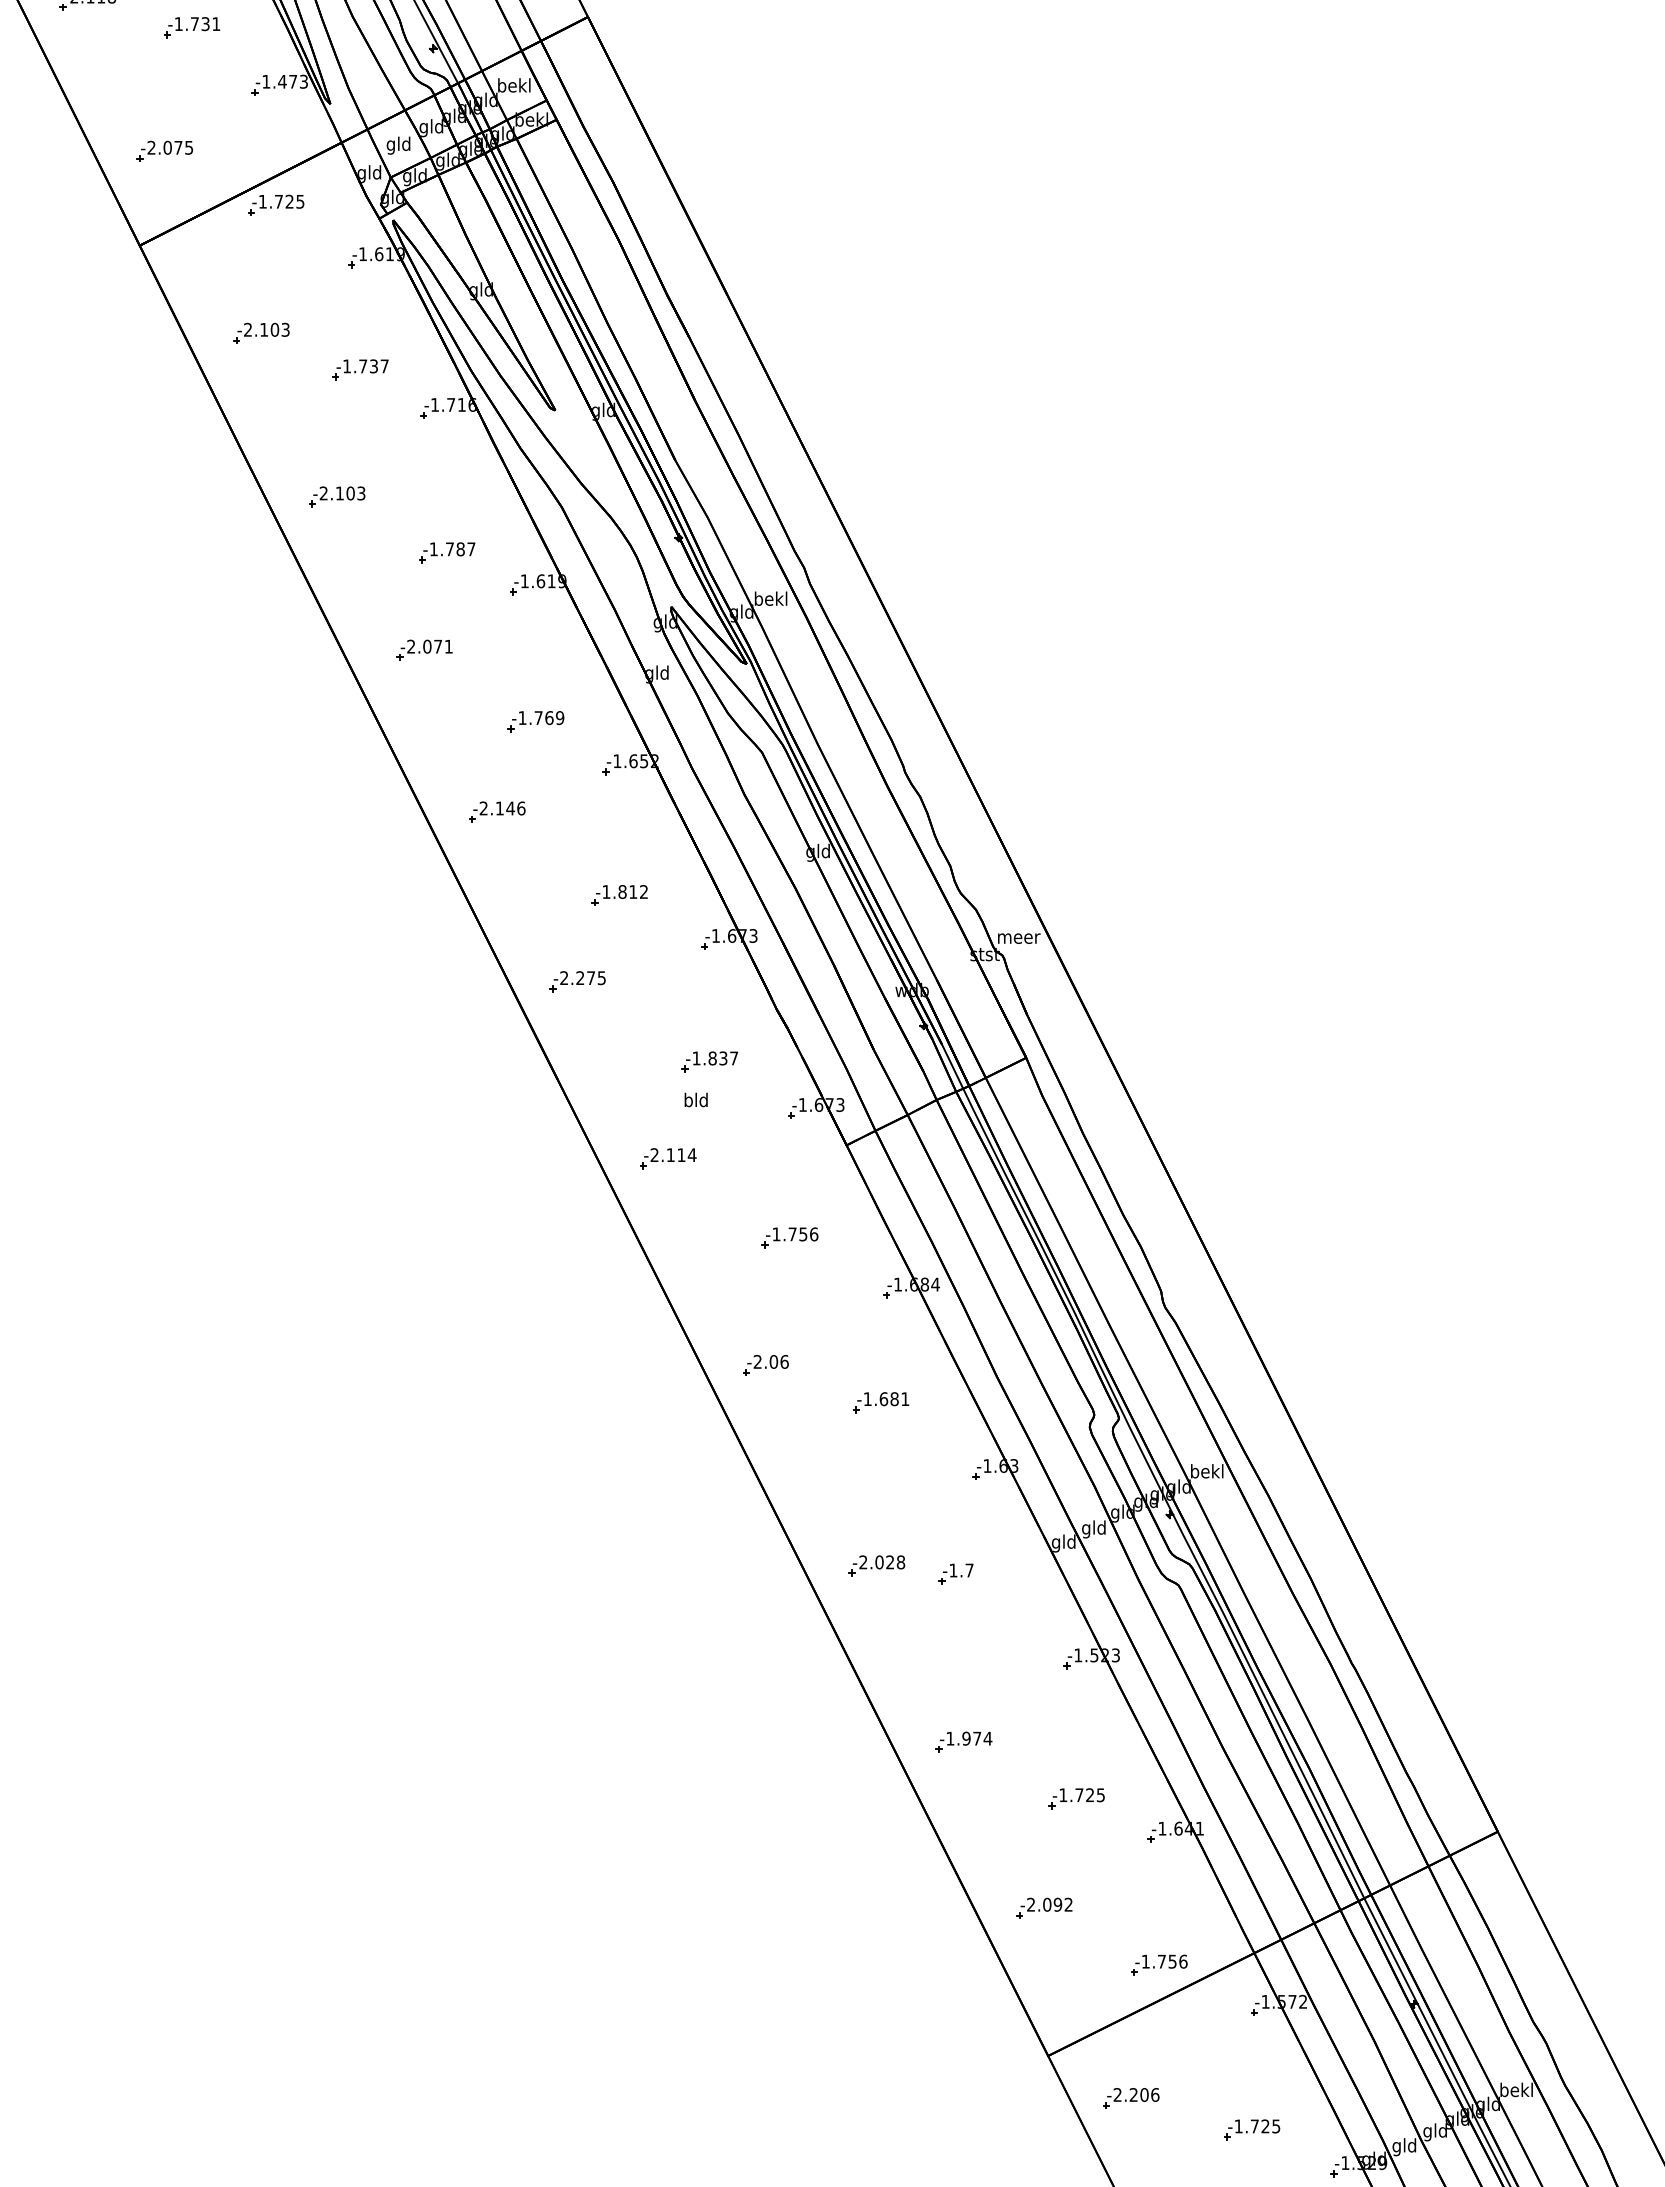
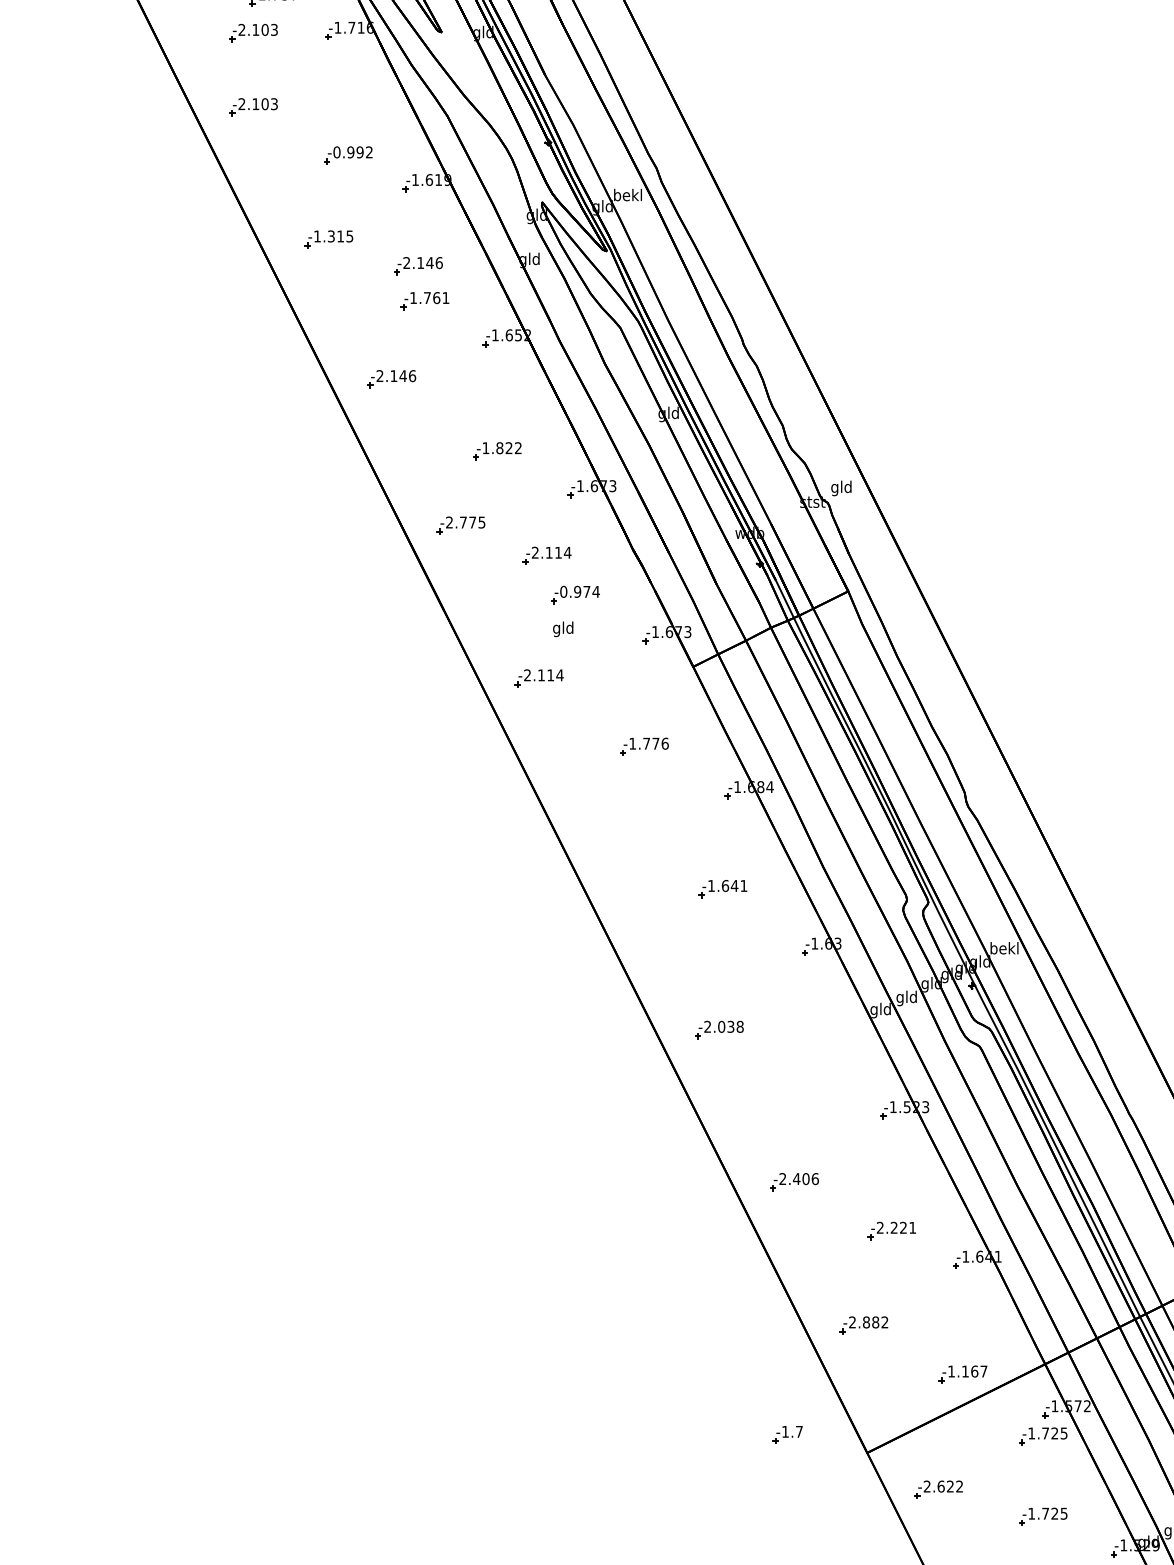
part: (337, 410) -> (253, 32), added
text: (452, 549) -> (353, 152), -1.787 -> -0.992
text: (429, 646) -> (333, 236), -2.071 -> -1.315
part: (528, 680) -> (418, 265), added
text: (559, 718) -> (445, 298), -1.769 -> -1.761
text: (633, 891) -> (509, 447), -1.812 -> -1.822
text: (1019, 938) -> (842, 488), meer -> gld
text: (580, 977) -> (463, 522), -2.275 -> -2.775
part: (677, 1016) -> (547, 555), added
text: (715, 1058) -> (580, 591), -1.837 -> -0.974
text: (688, 1101) -> (556, 629), bld -> gld
text: (803, 1234) -> (656, 743), -1.756 -> -1.776
part: (765, 1365) -> (623, 856), removed
text: (894, 1399) -> (734, 886), -1.681 -> -1.641
text: (890, 1562) -> (731, 1026), -2.028 -> -2.038
part: (955, 1573) -> (787, 1434), moved
text: (969, 1738) -> (799, 1178), -1.974 -> -2.406
text: (1081, 1795) -> (896, 1228), -1.725 -> -2.221
text: (1052, 1904) -> (870, 1322), -2.092 -> -2.882
text: (1172, 1961) -> (974, 1371), -1.756 -> -1.167
part: (1252, 2036) -> (1043, 1436), added
text: (1144, 2094) -> (950, 1486), -2.206 -> -2.622

